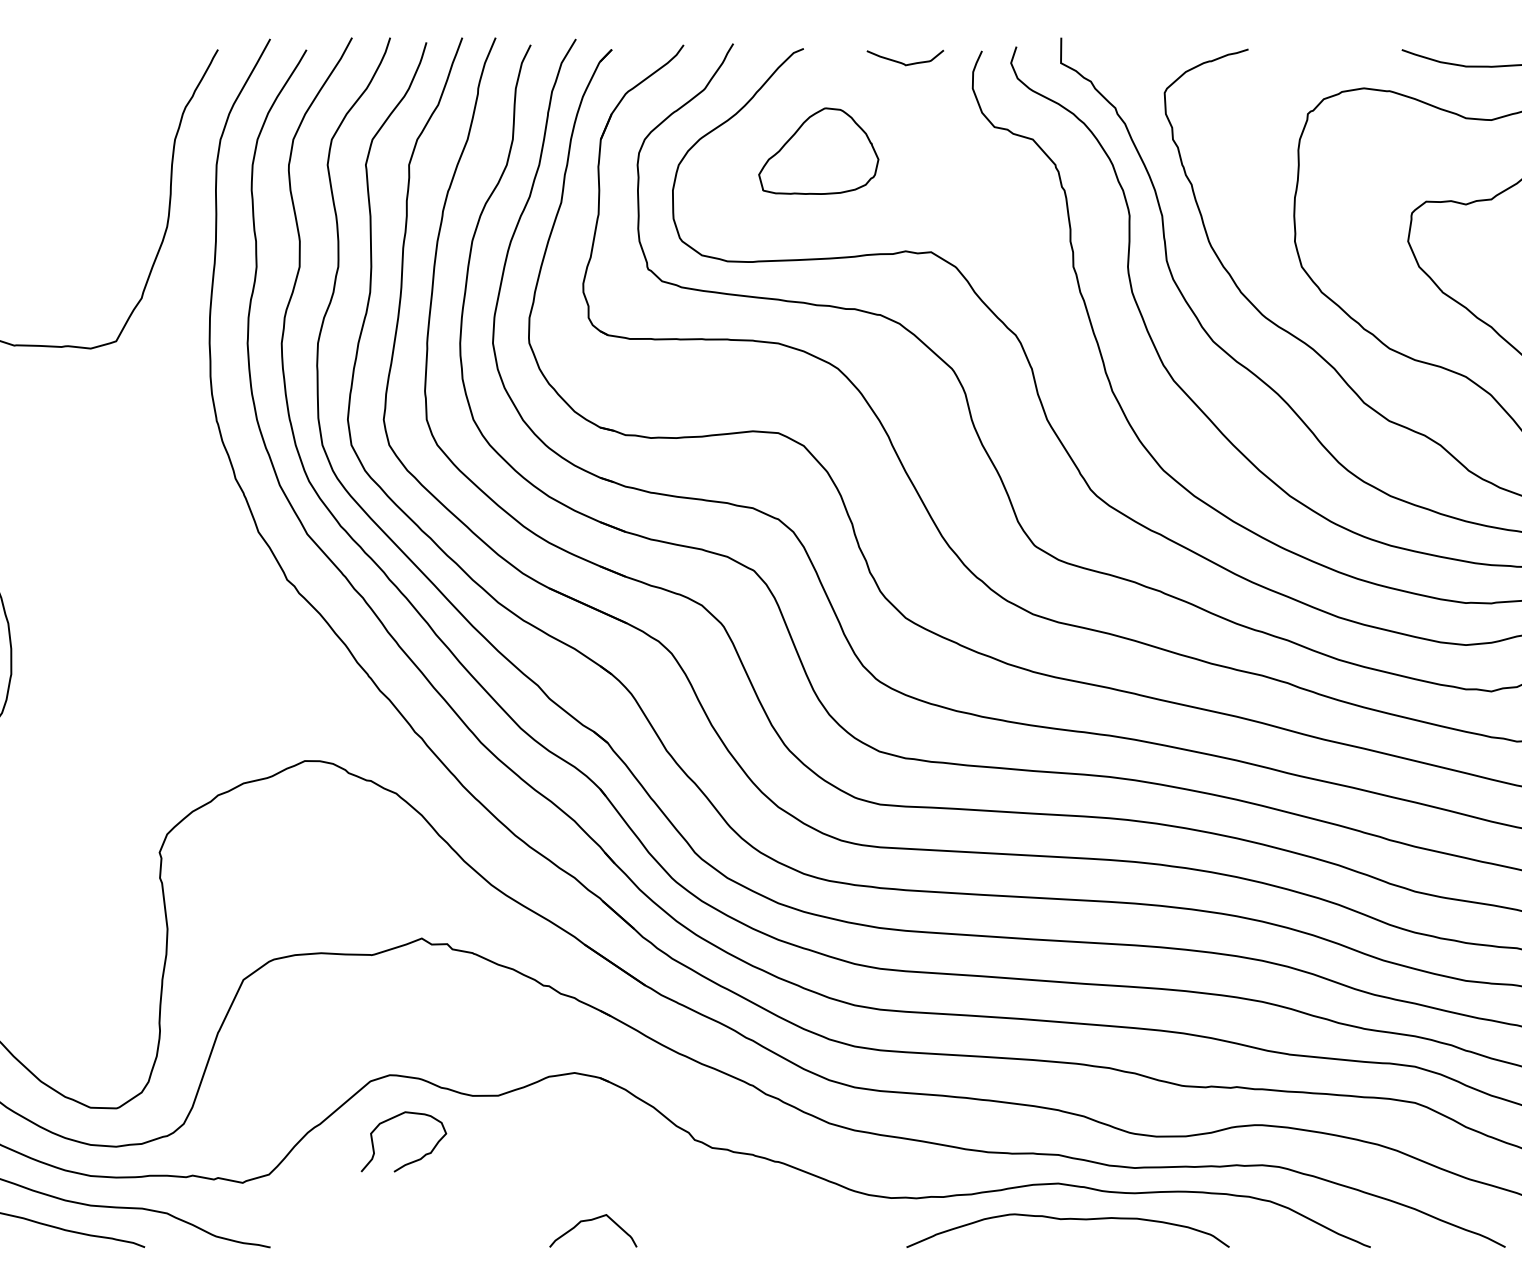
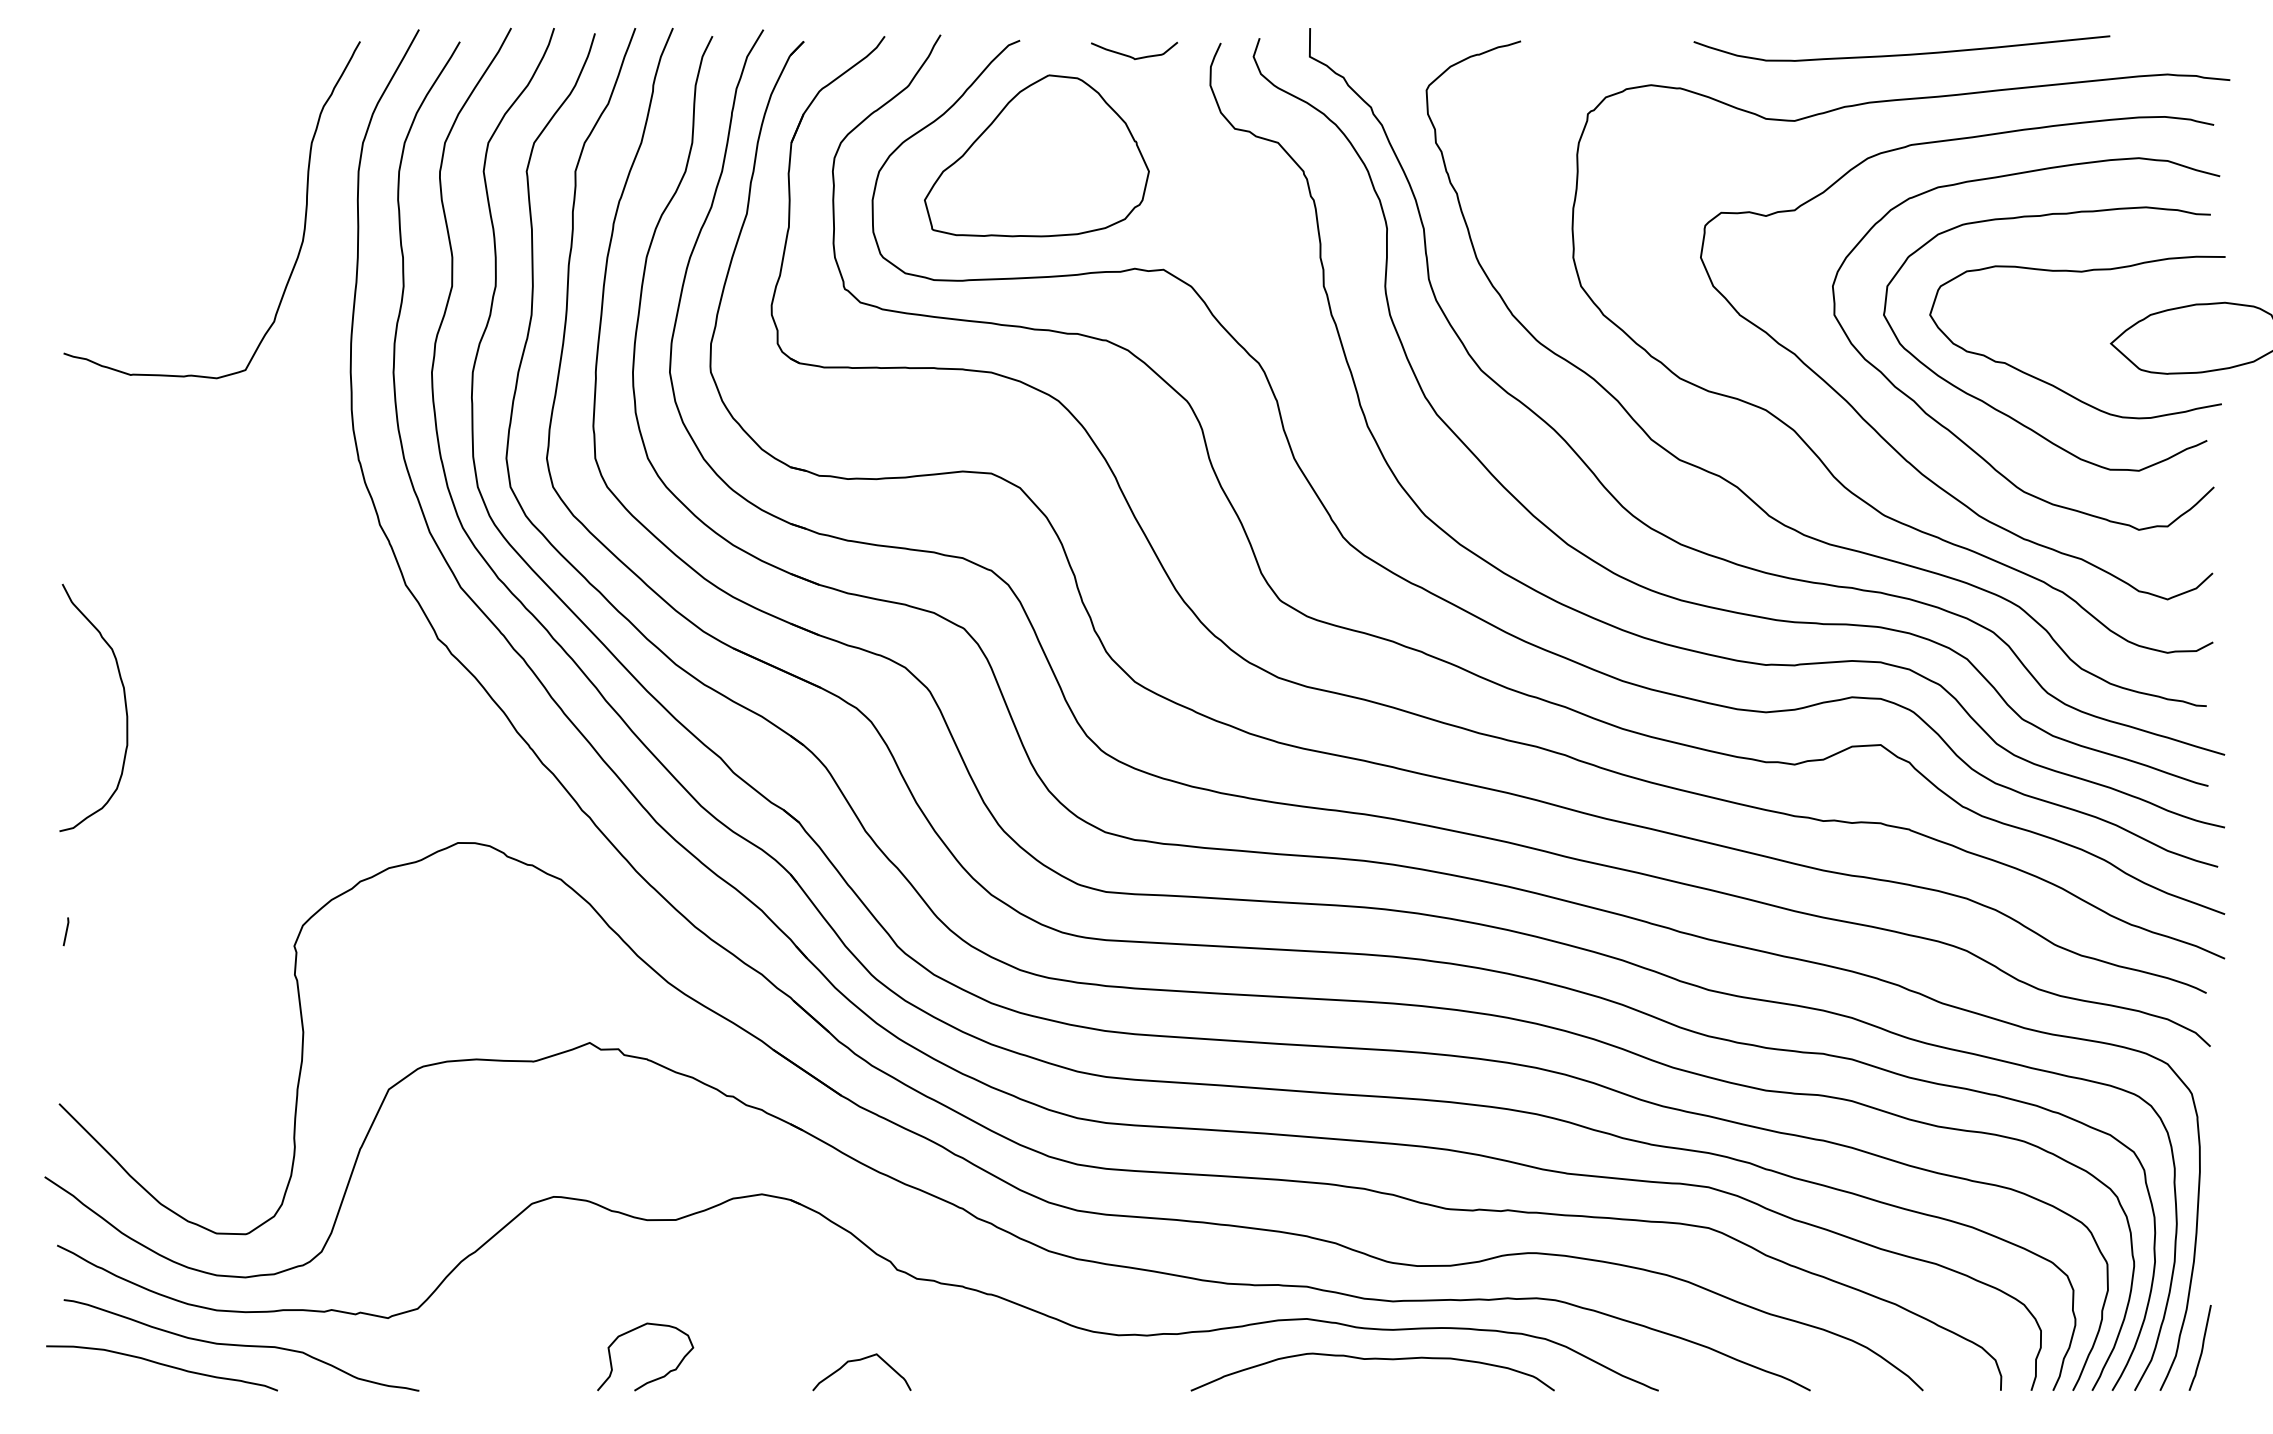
part: (818, 150) -> (1036, 155), size x1.67
curve: (412, 1160) -> (655, 1378), moved
curve: (1067, 1219) -> (1372, 1359), moved
curve: (589, 1221) -> (857, 1361), moved

